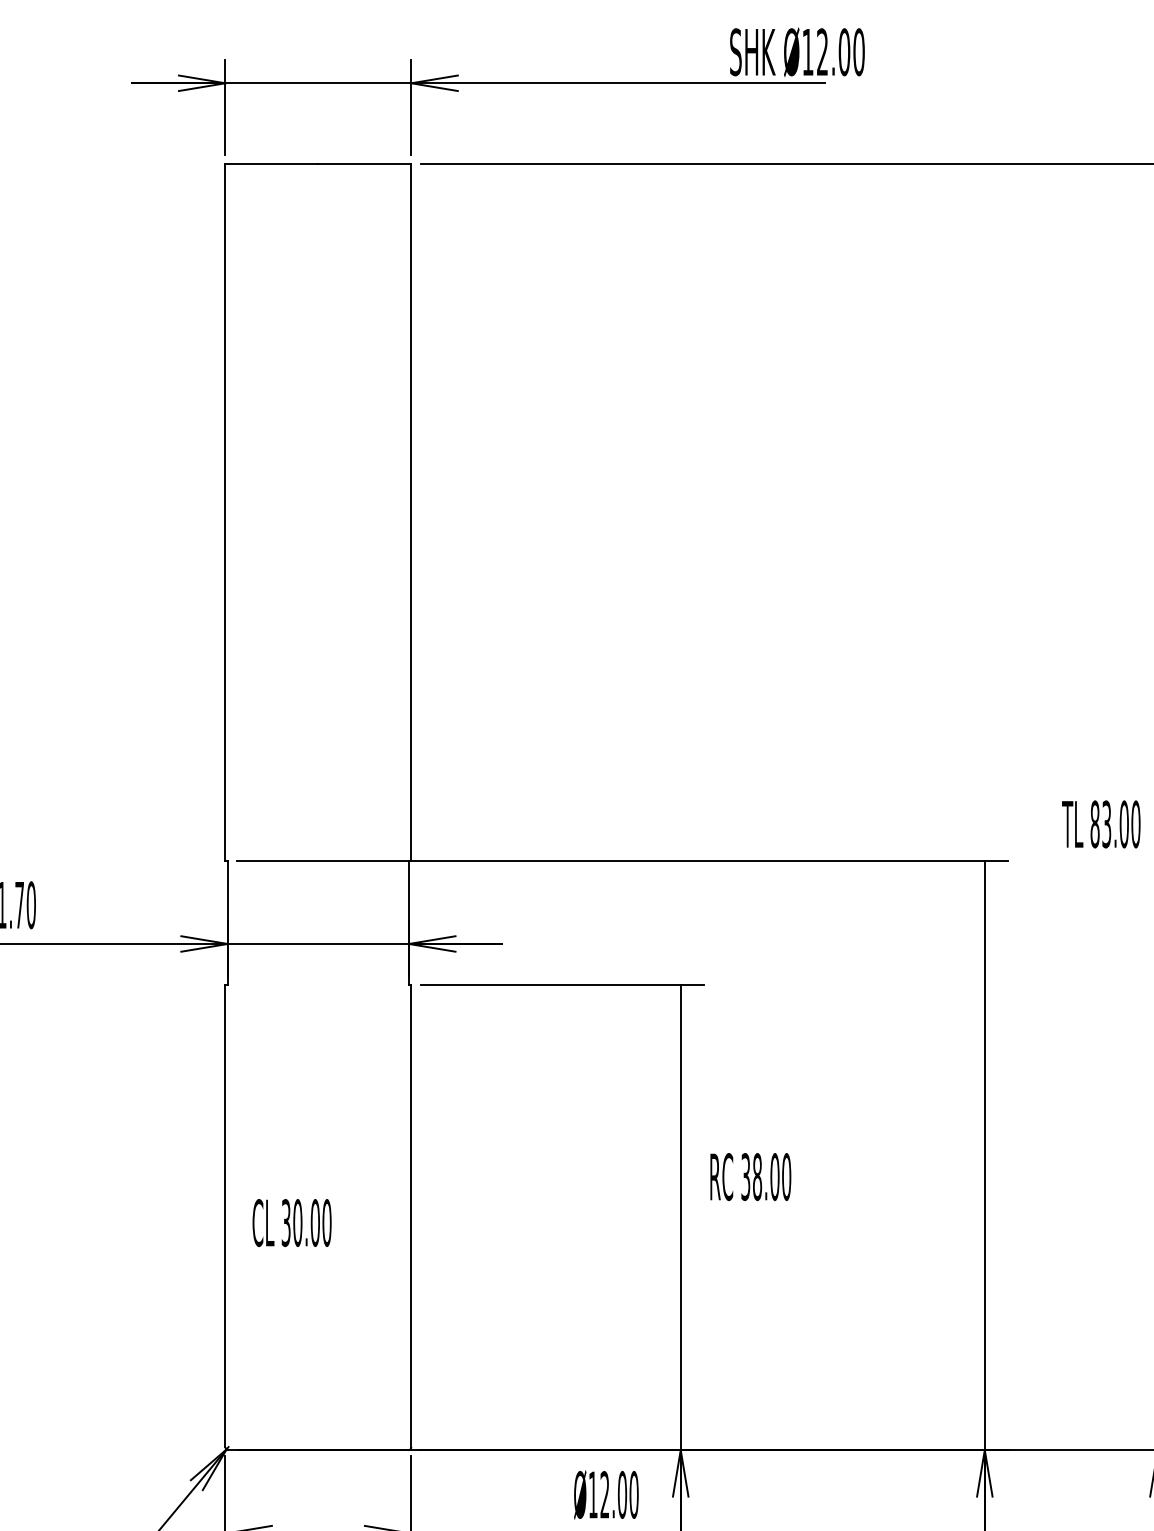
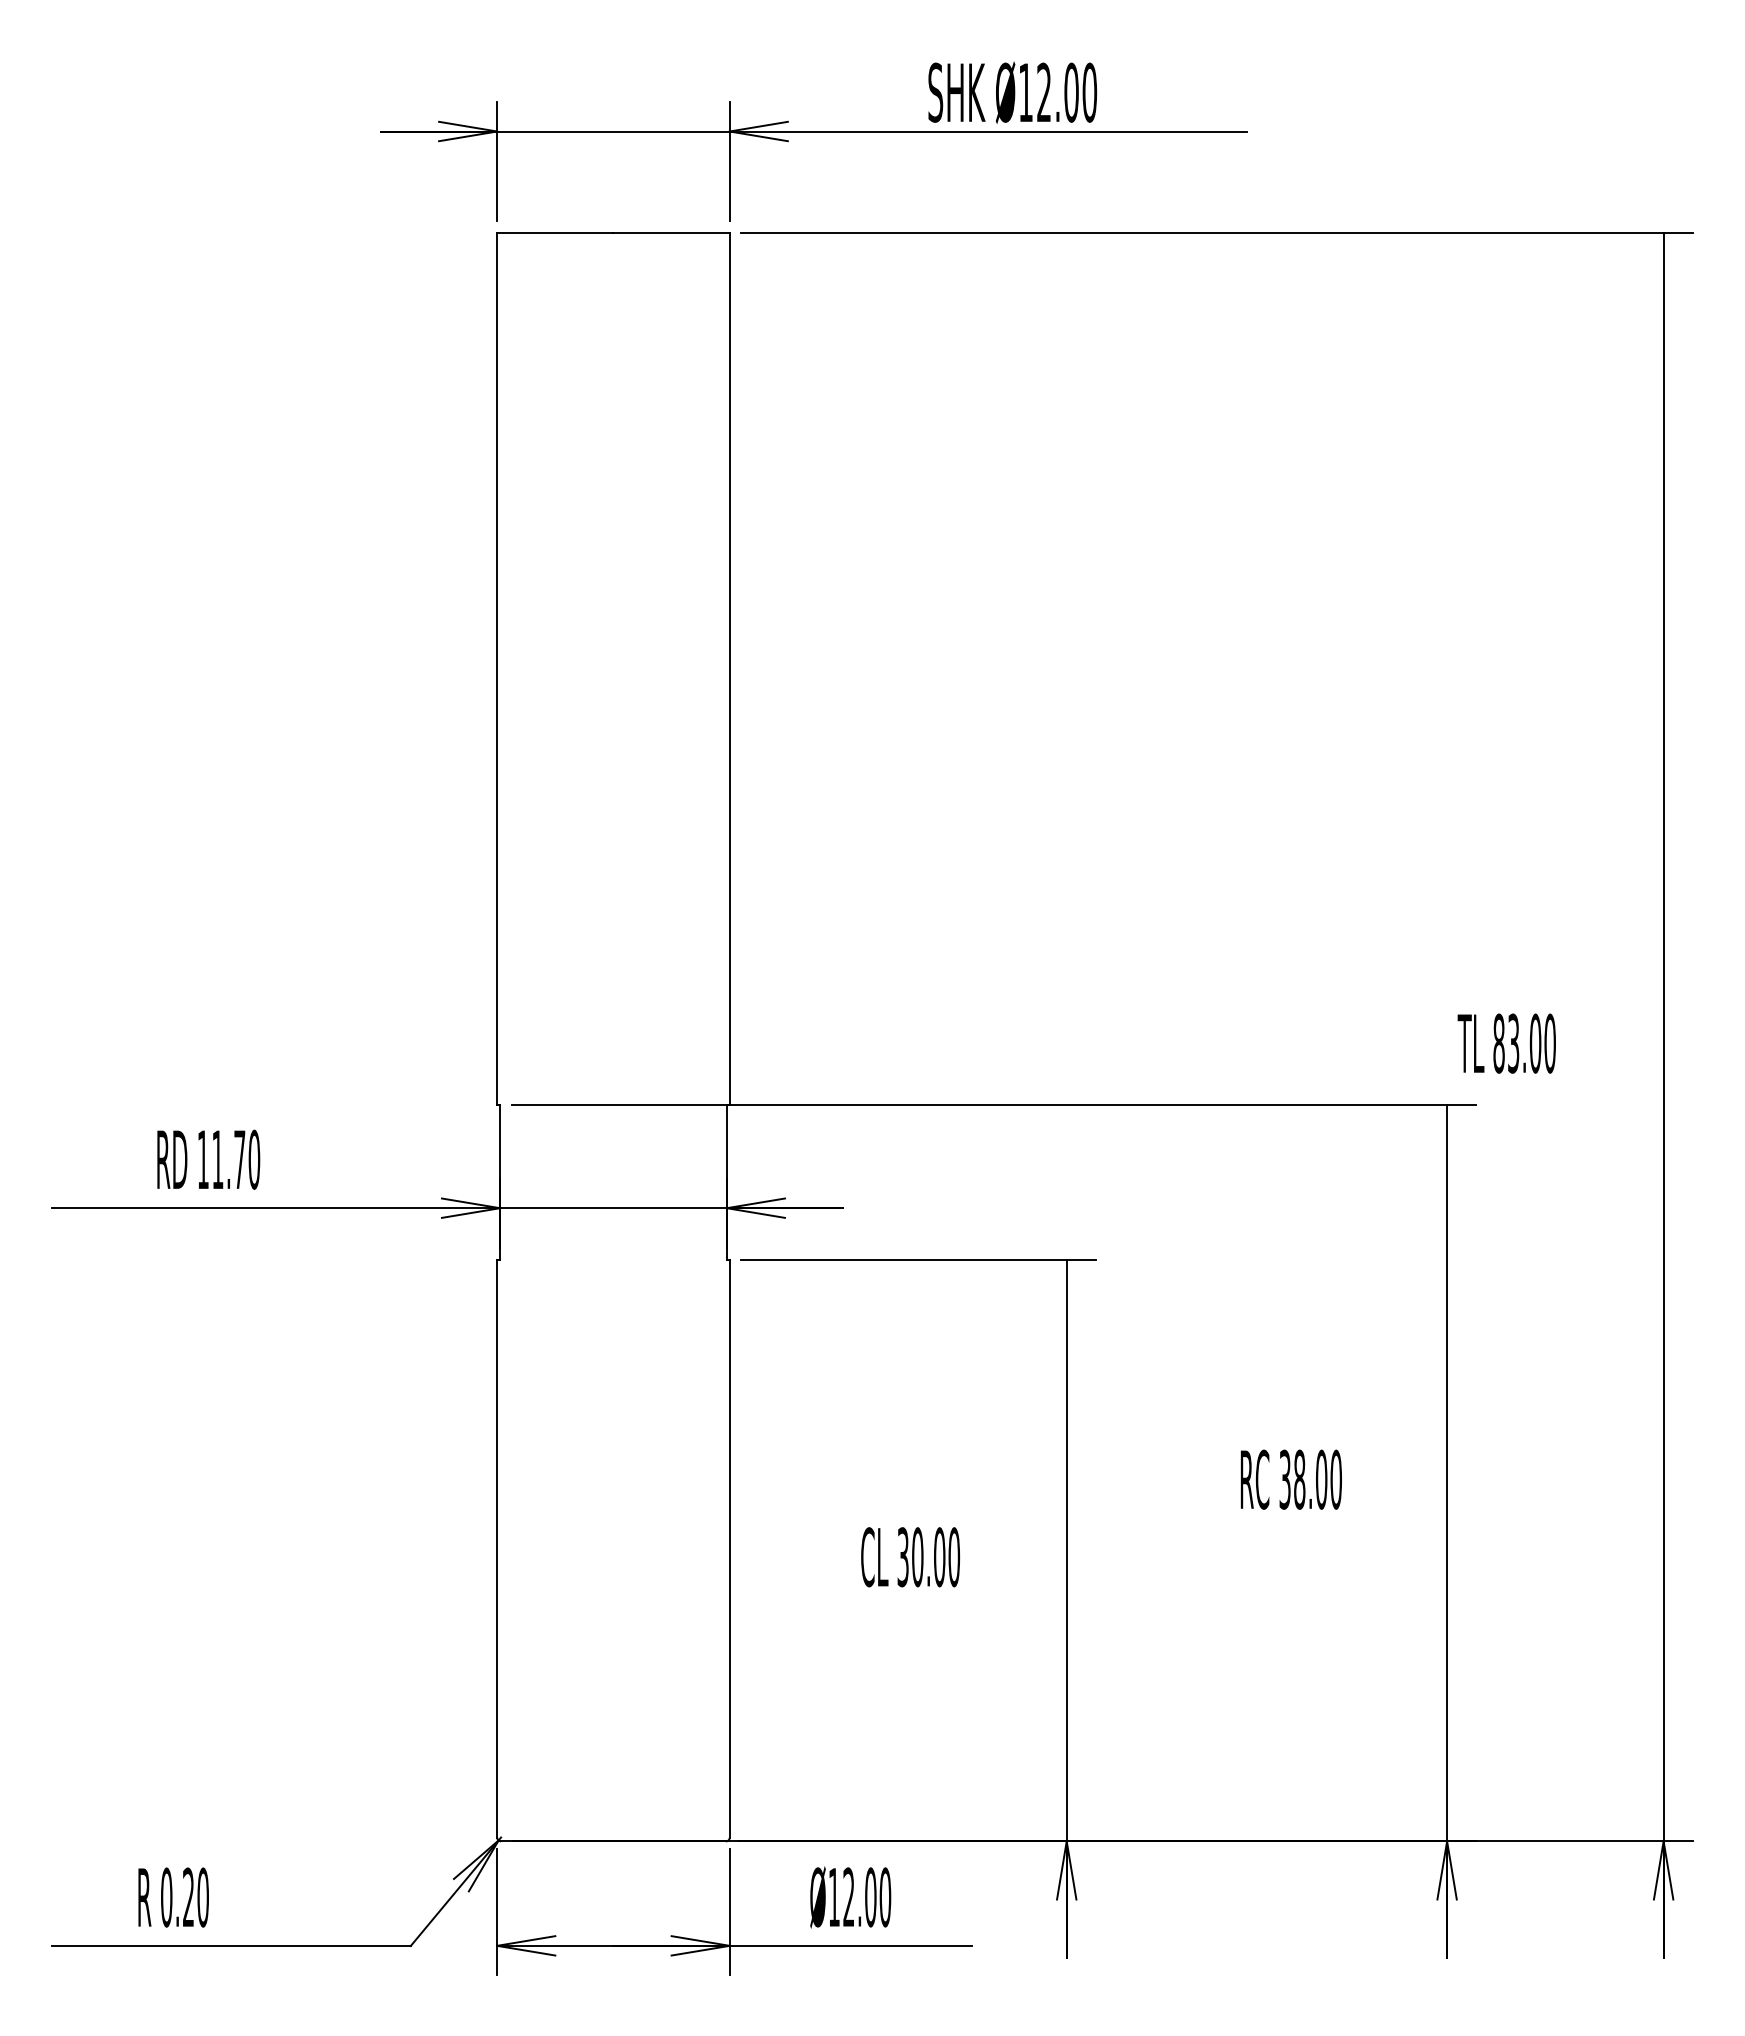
text: (797, 52) -> (1012, 92), moved
text: (1101, 824) -> (1506, 1043), moved
text: (750, 1176) -> (1290, 1479), moved
text: (292, 1223) -> (910, 1557), moved
text: (606, 1495) -> (850, 1897), moved

